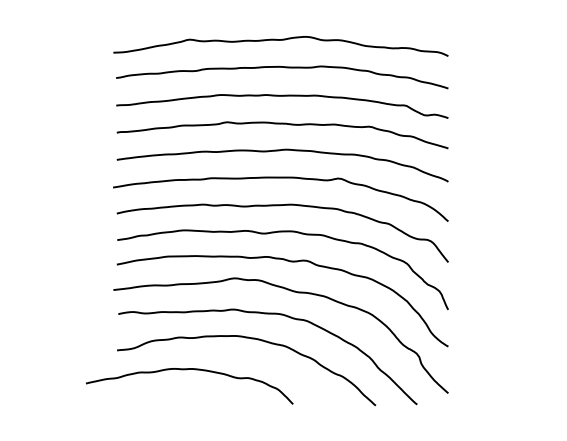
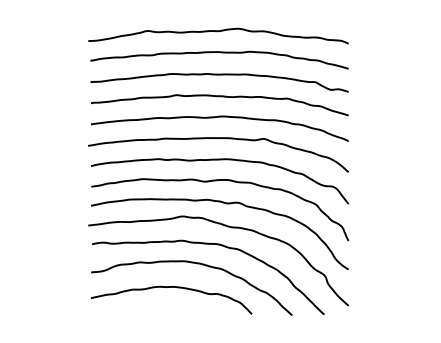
curve: (189, 369) -> (171, 287), moved

